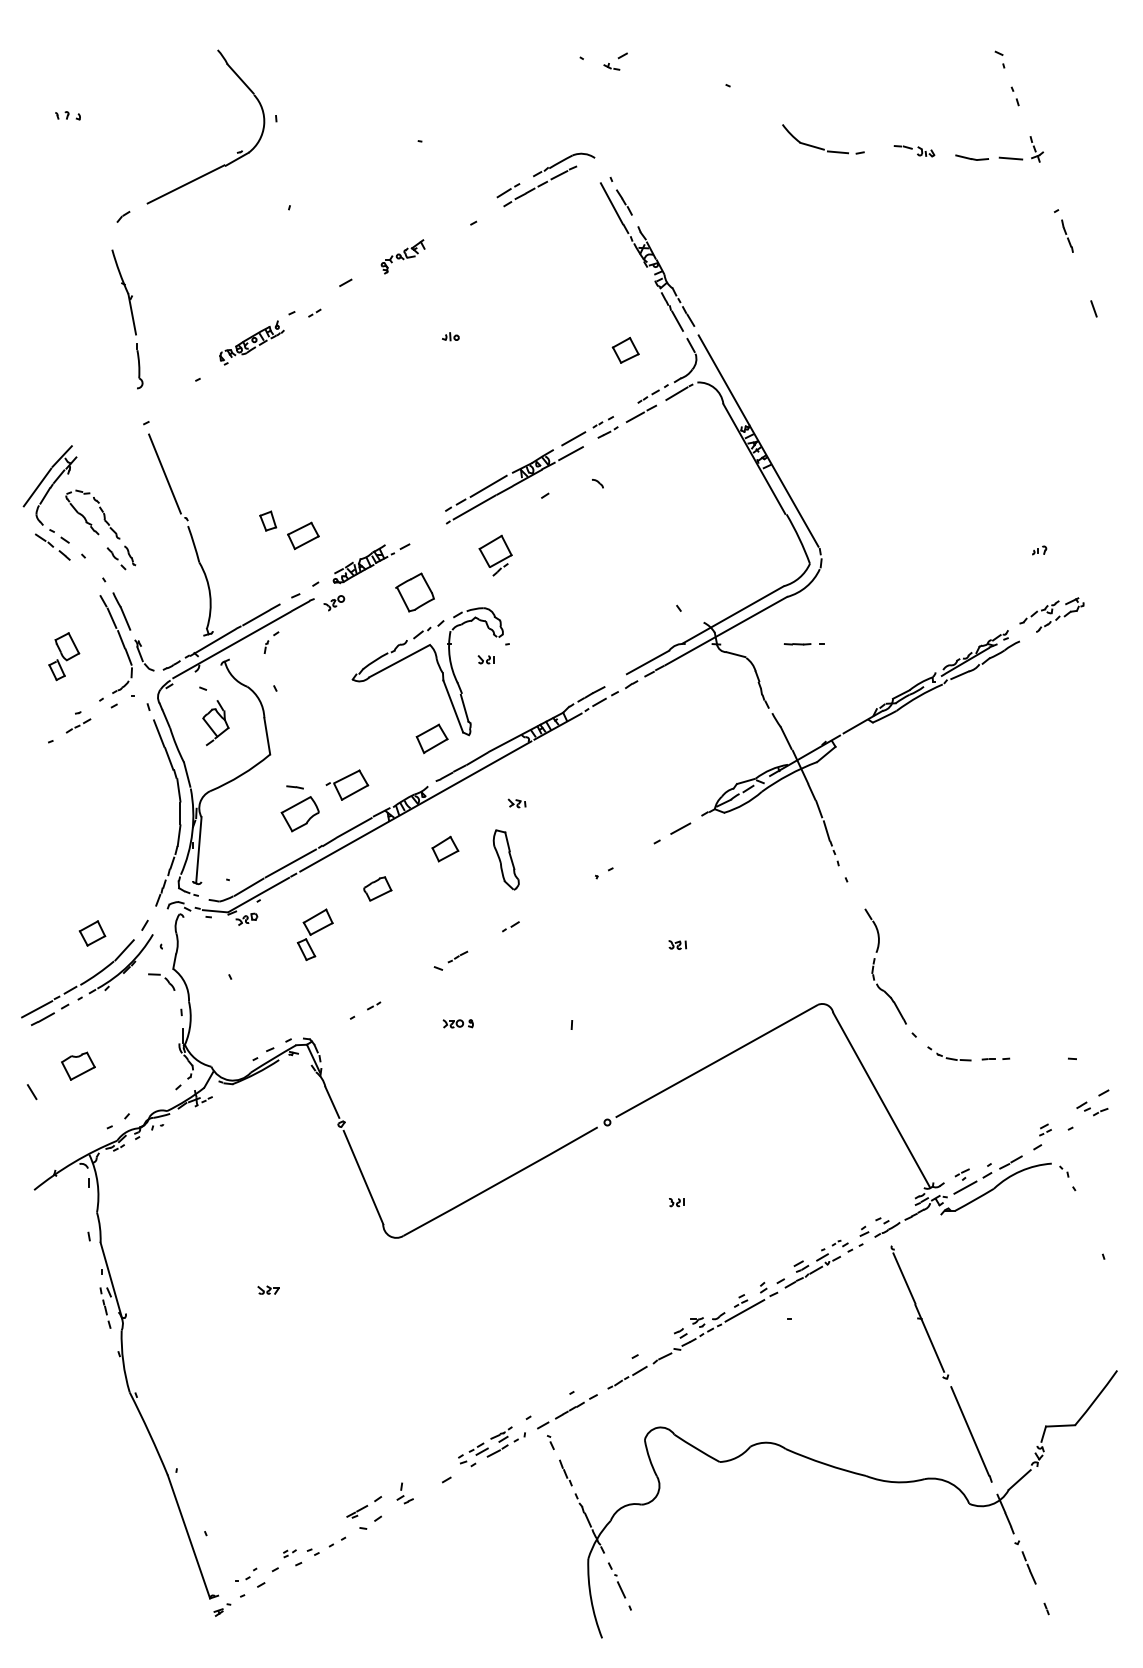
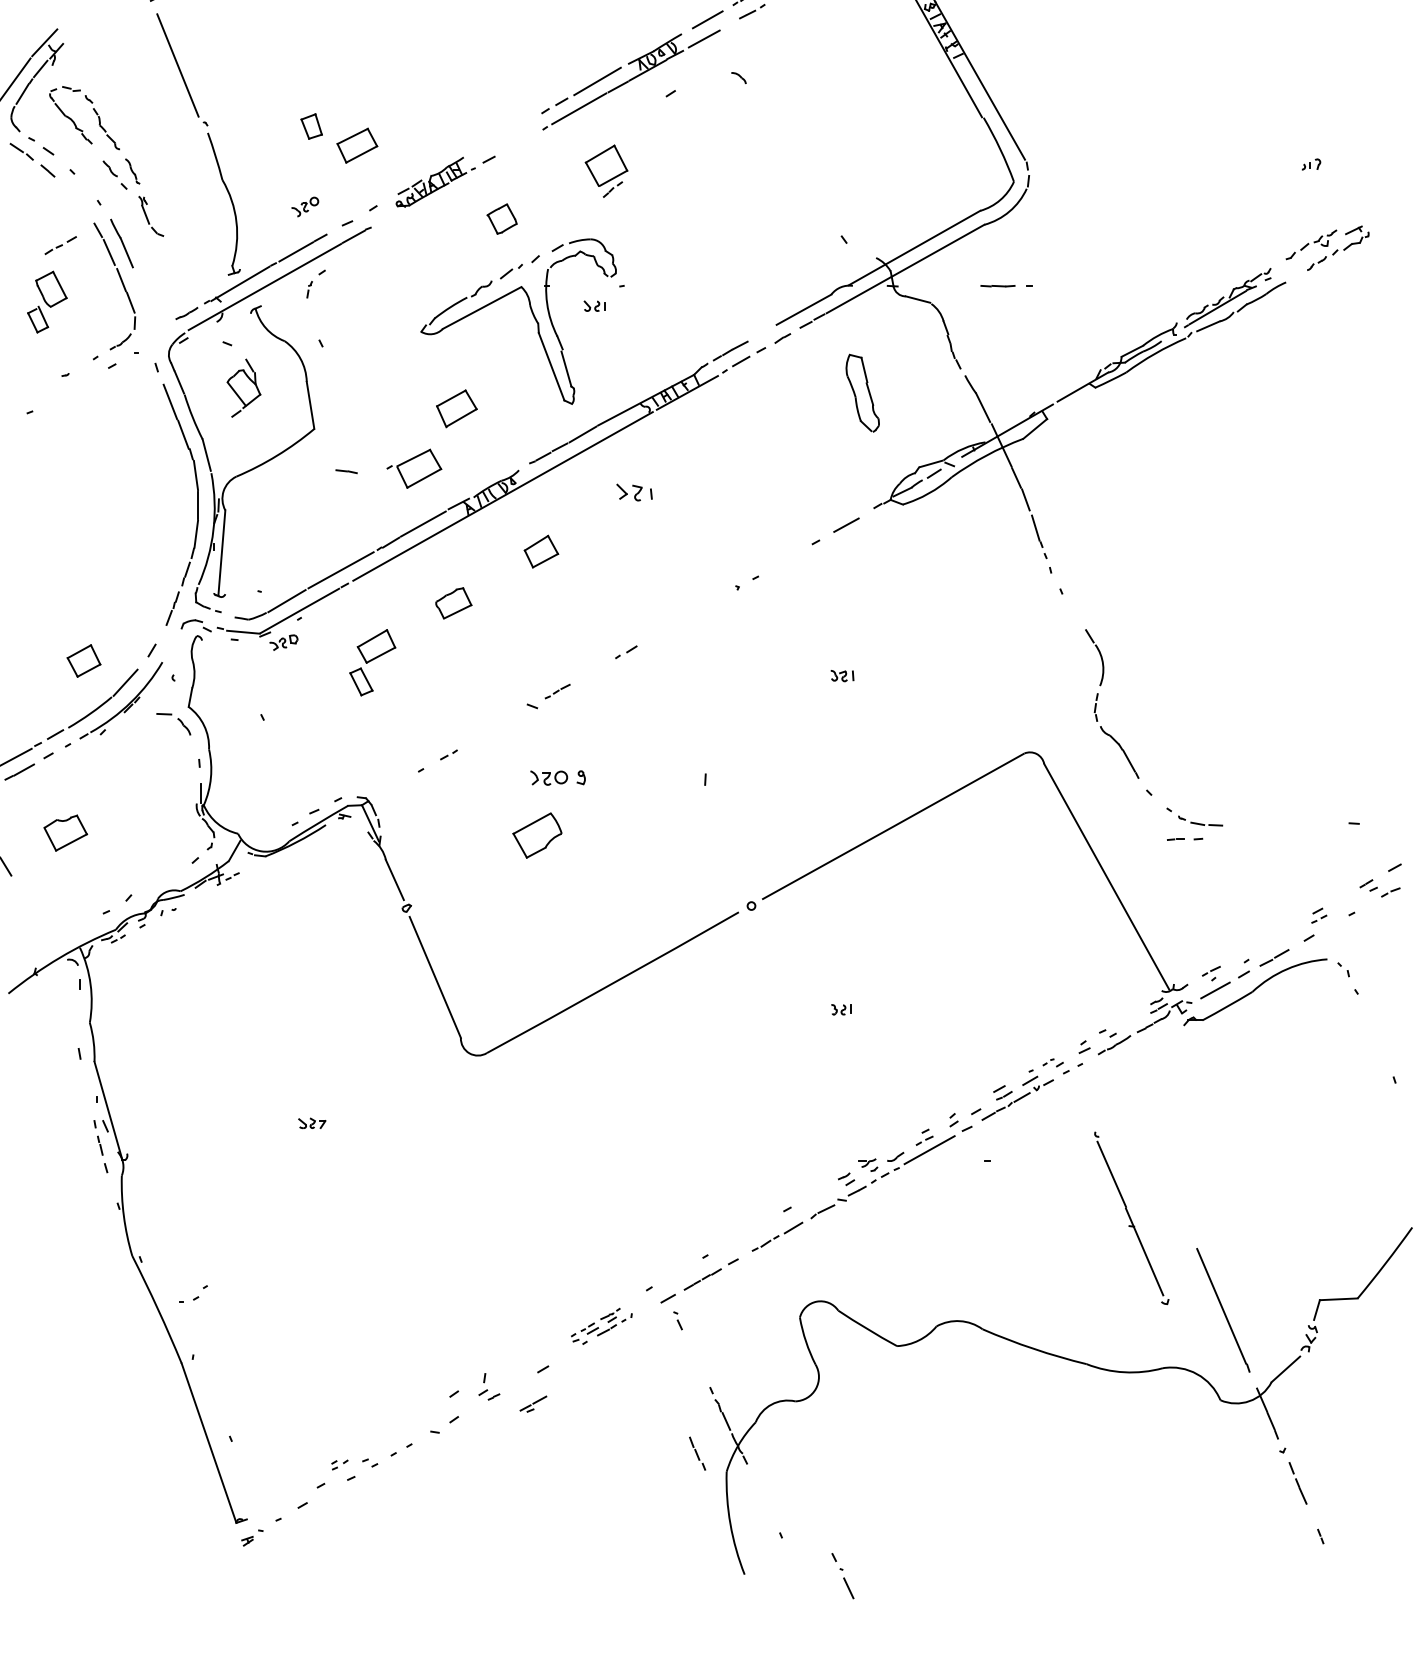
part: (414, 592) -> (501, 219), size x0.6
part: (334, 603) -> (305, 207), moved
part: (144, 655) -> (151, 216), moved
part: (78, 725) -> (60, 244), moved
part: (431, 738) -> (456, 408), moved
part: (516, 803) -> (633, 492), size x1.6
part: (299, 814) -> (536, 836), moved
part: (505, 859) -> (861, 392), moved
part: (457, 1023) -> (557, 777), size x1.4
part: (995, 1058) -> (1184, 838), moved
part: (919, 1312) -> (1131, 1218), moved
part: (491, 1446) -> (601, 1325), size x0.7
part: (565, 1472) -> (697, 1453), moved
part: (357, 1511) -> (533, 1403), moved
part: (246, 1574) -> (194, 1293), moved
part: (617, 1580) -> (843, 1576), moved

